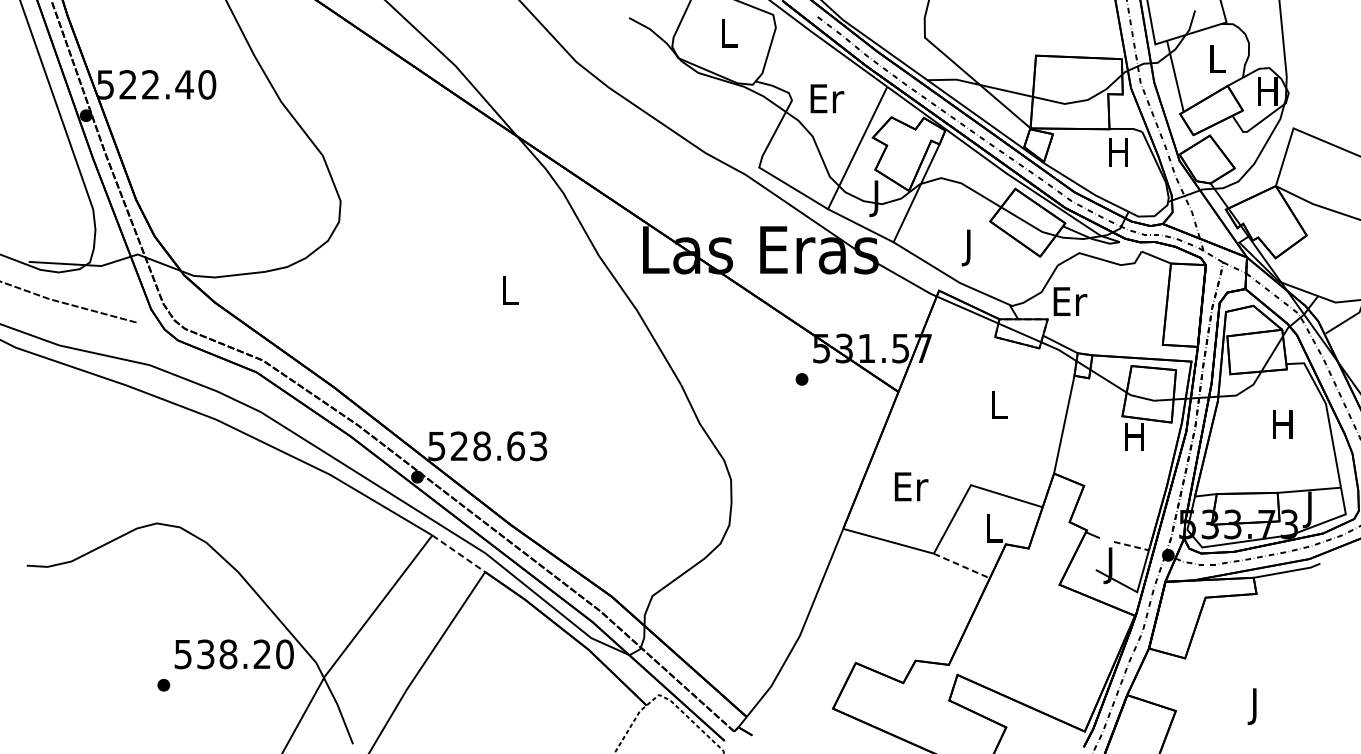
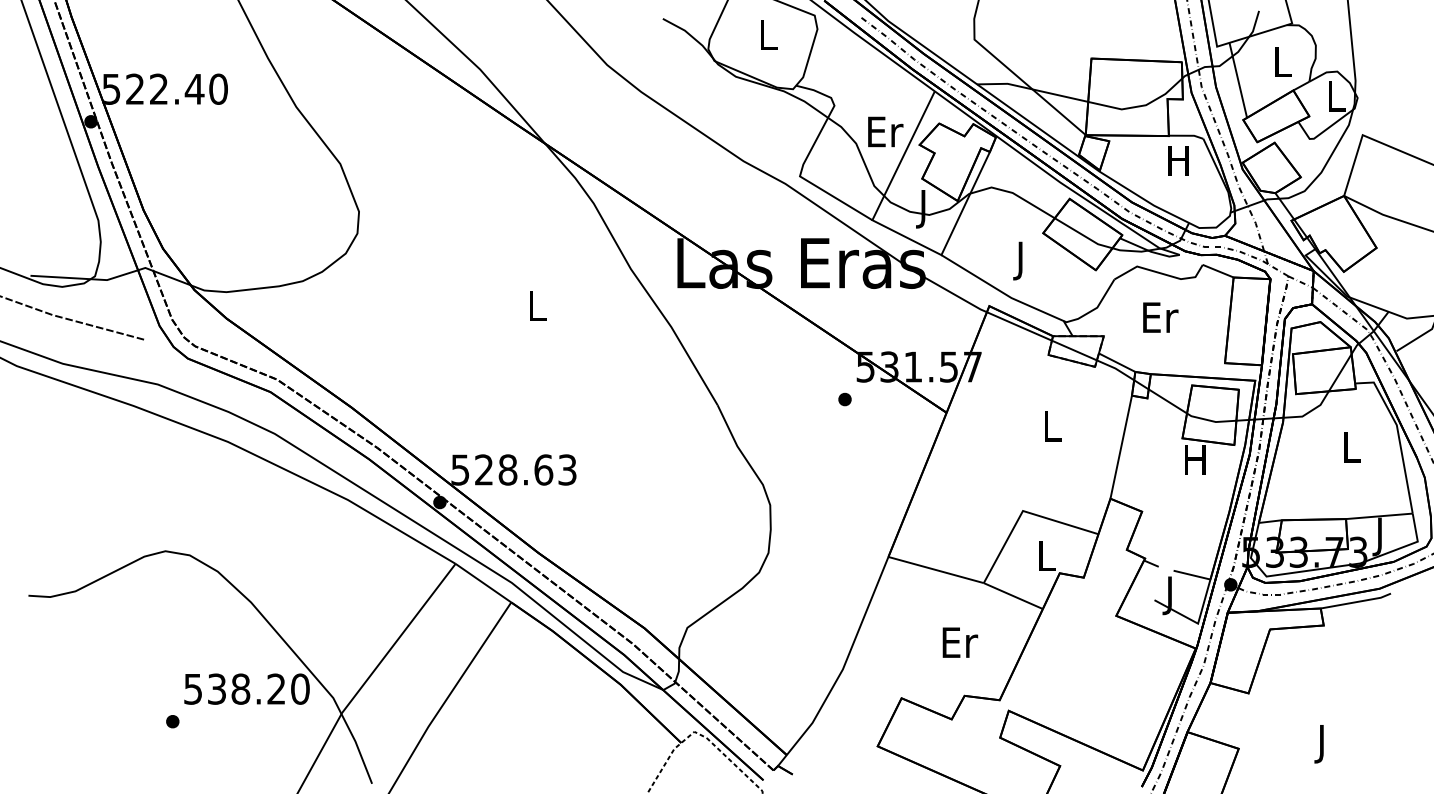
text: (1267, 91) -> (1335, 96), H -> L
text: (827, 98) -> (885, 131), moved
text: (1070, 301) -> (1160, 317), moved
text: (1282, 424) -> (1351, 447), H -> L
text: (911, 486) -> (960, 642), moved
line: (1131, 546) -> (1192, 575), dashed -> solid
line: (458, 554) -> (483, 583), dashed -> solid
line: (961, 566) -> (1013, 596), dashed -> solid

